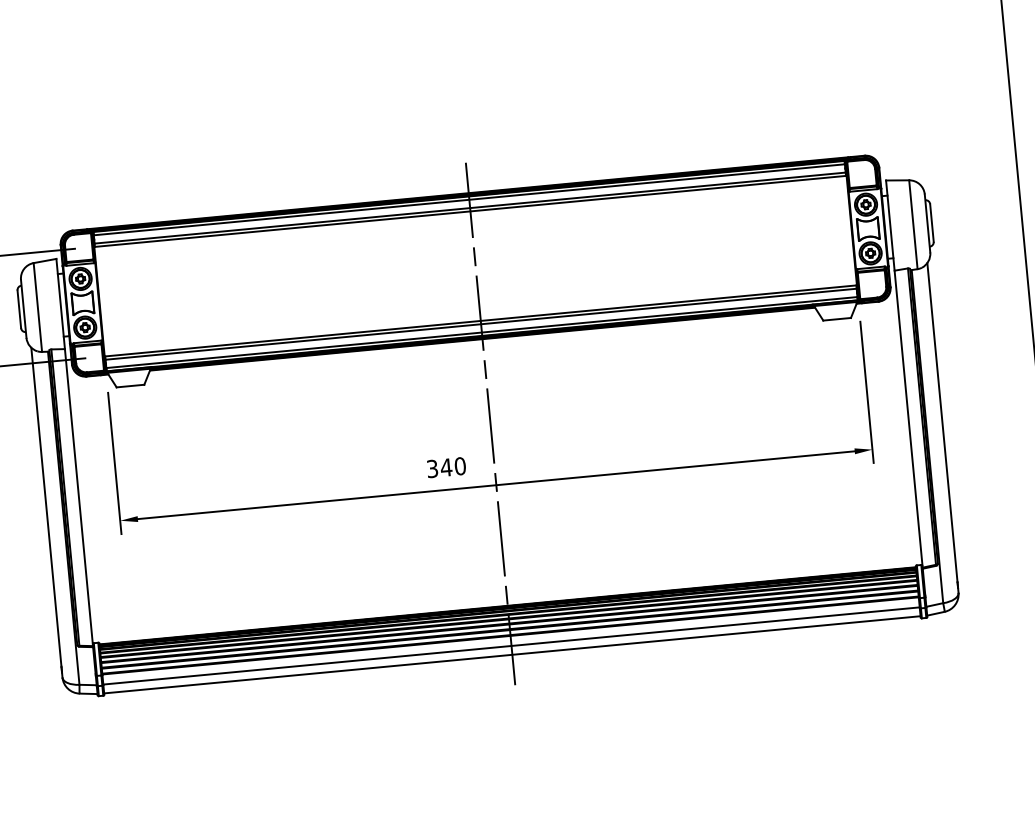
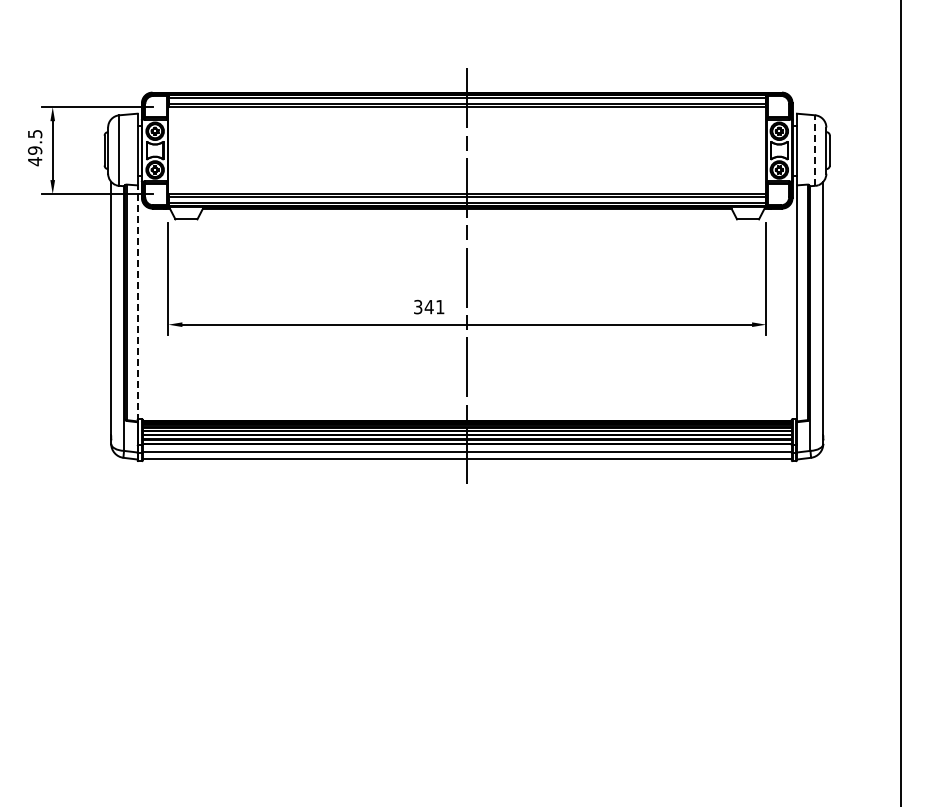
line: (913, 224) -> (815, 150), solid -> dashed
text: (460, 465) -> (440, 306), 340 -> 341
line: (78, 496) -> (137, 302), solid -> dashed

